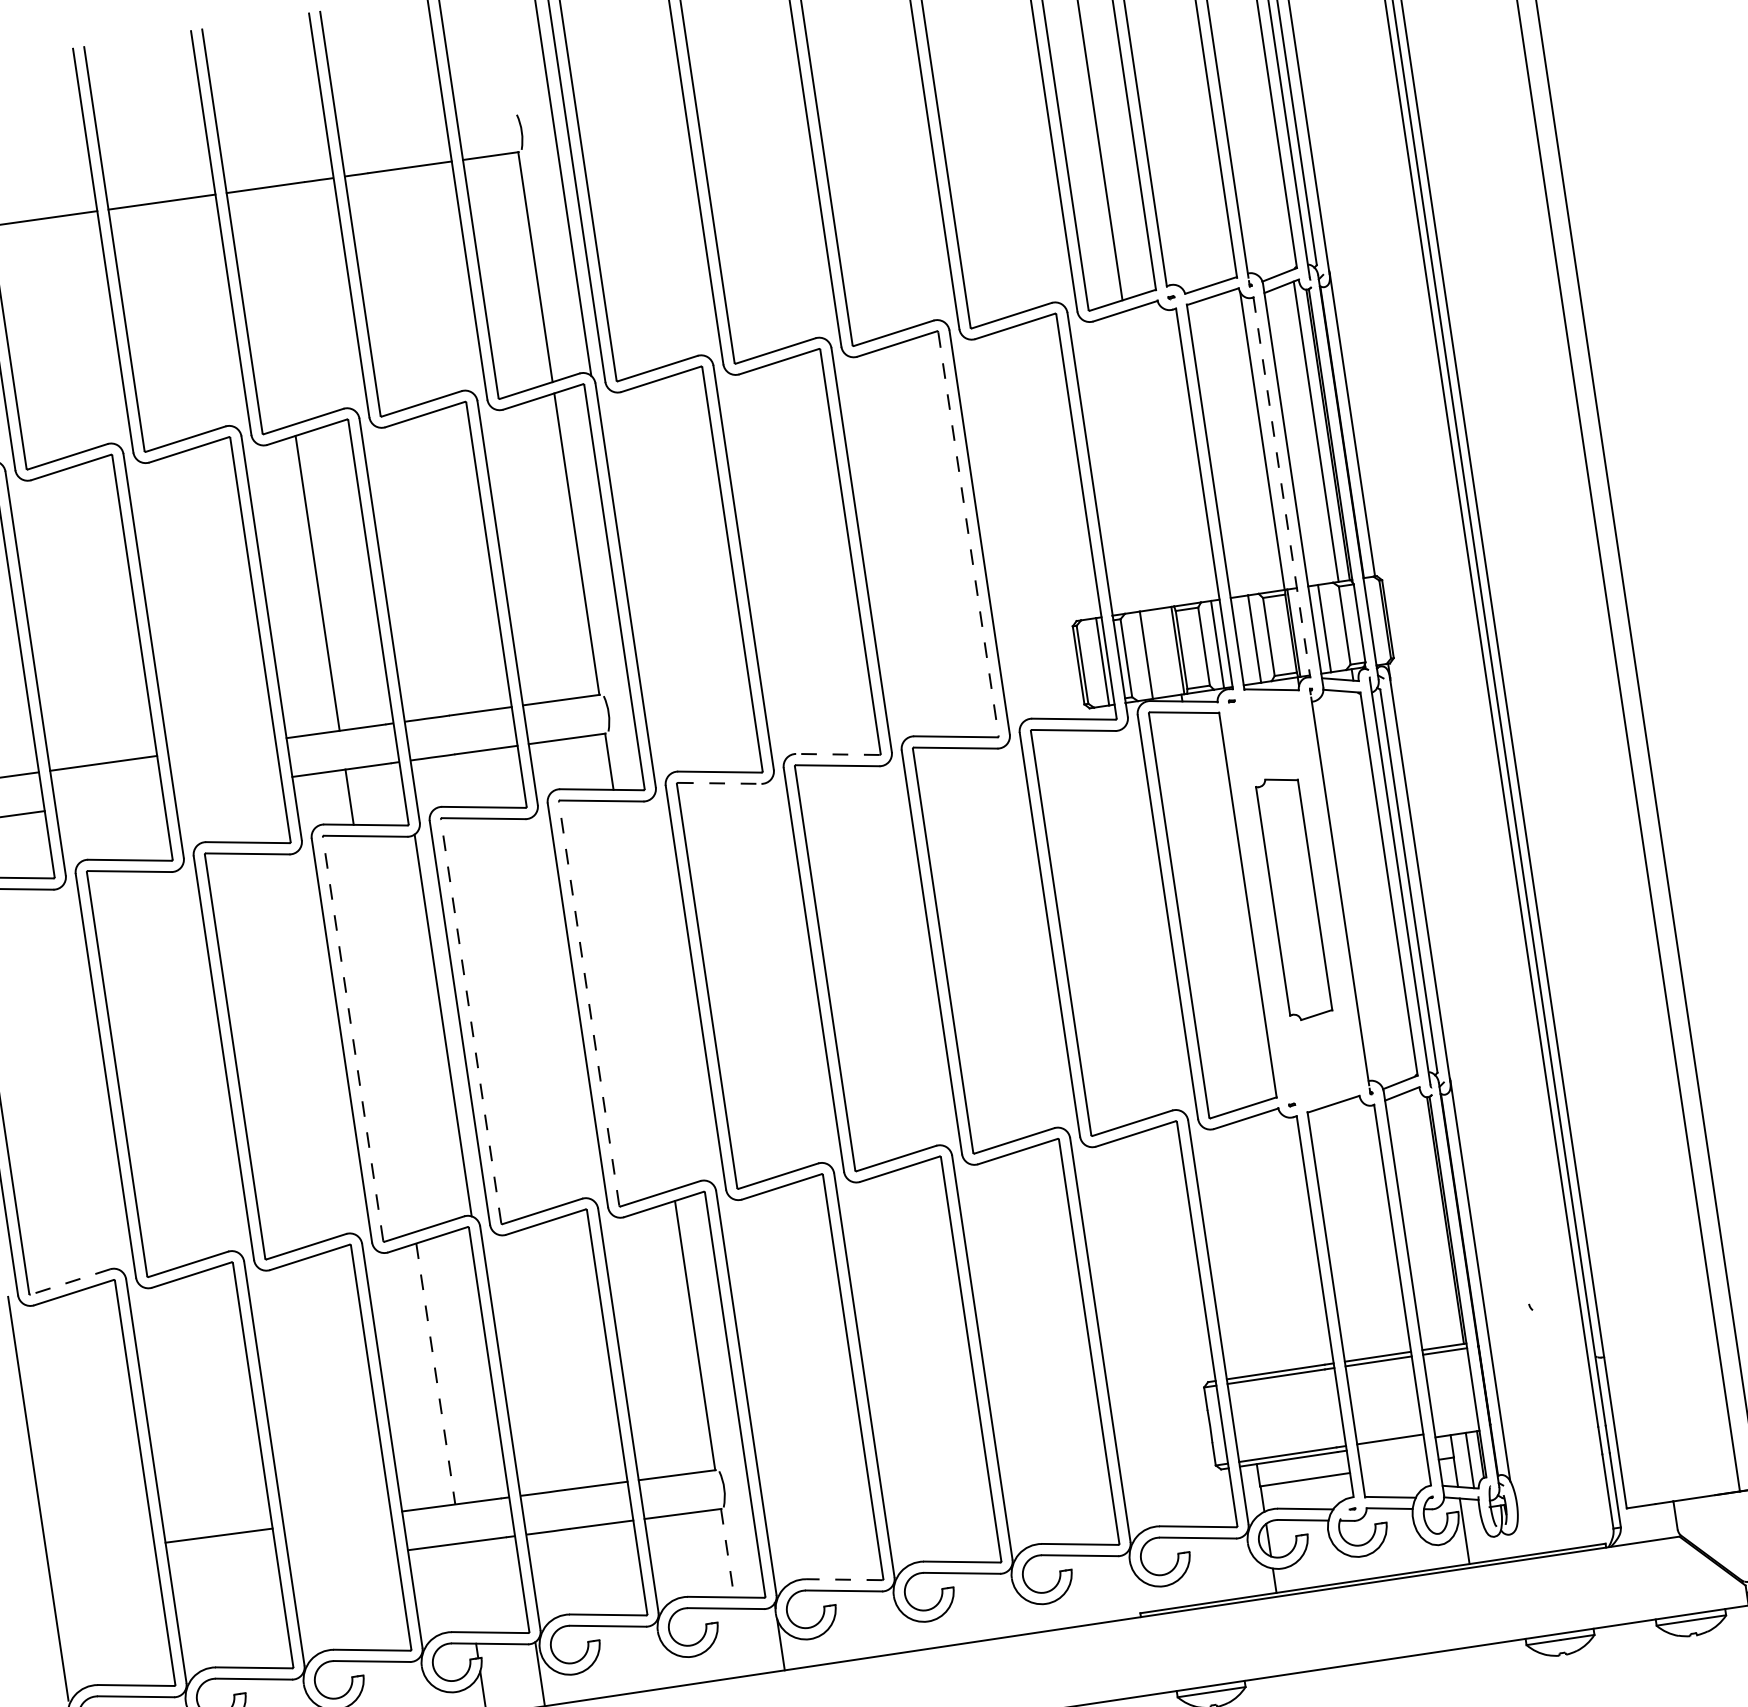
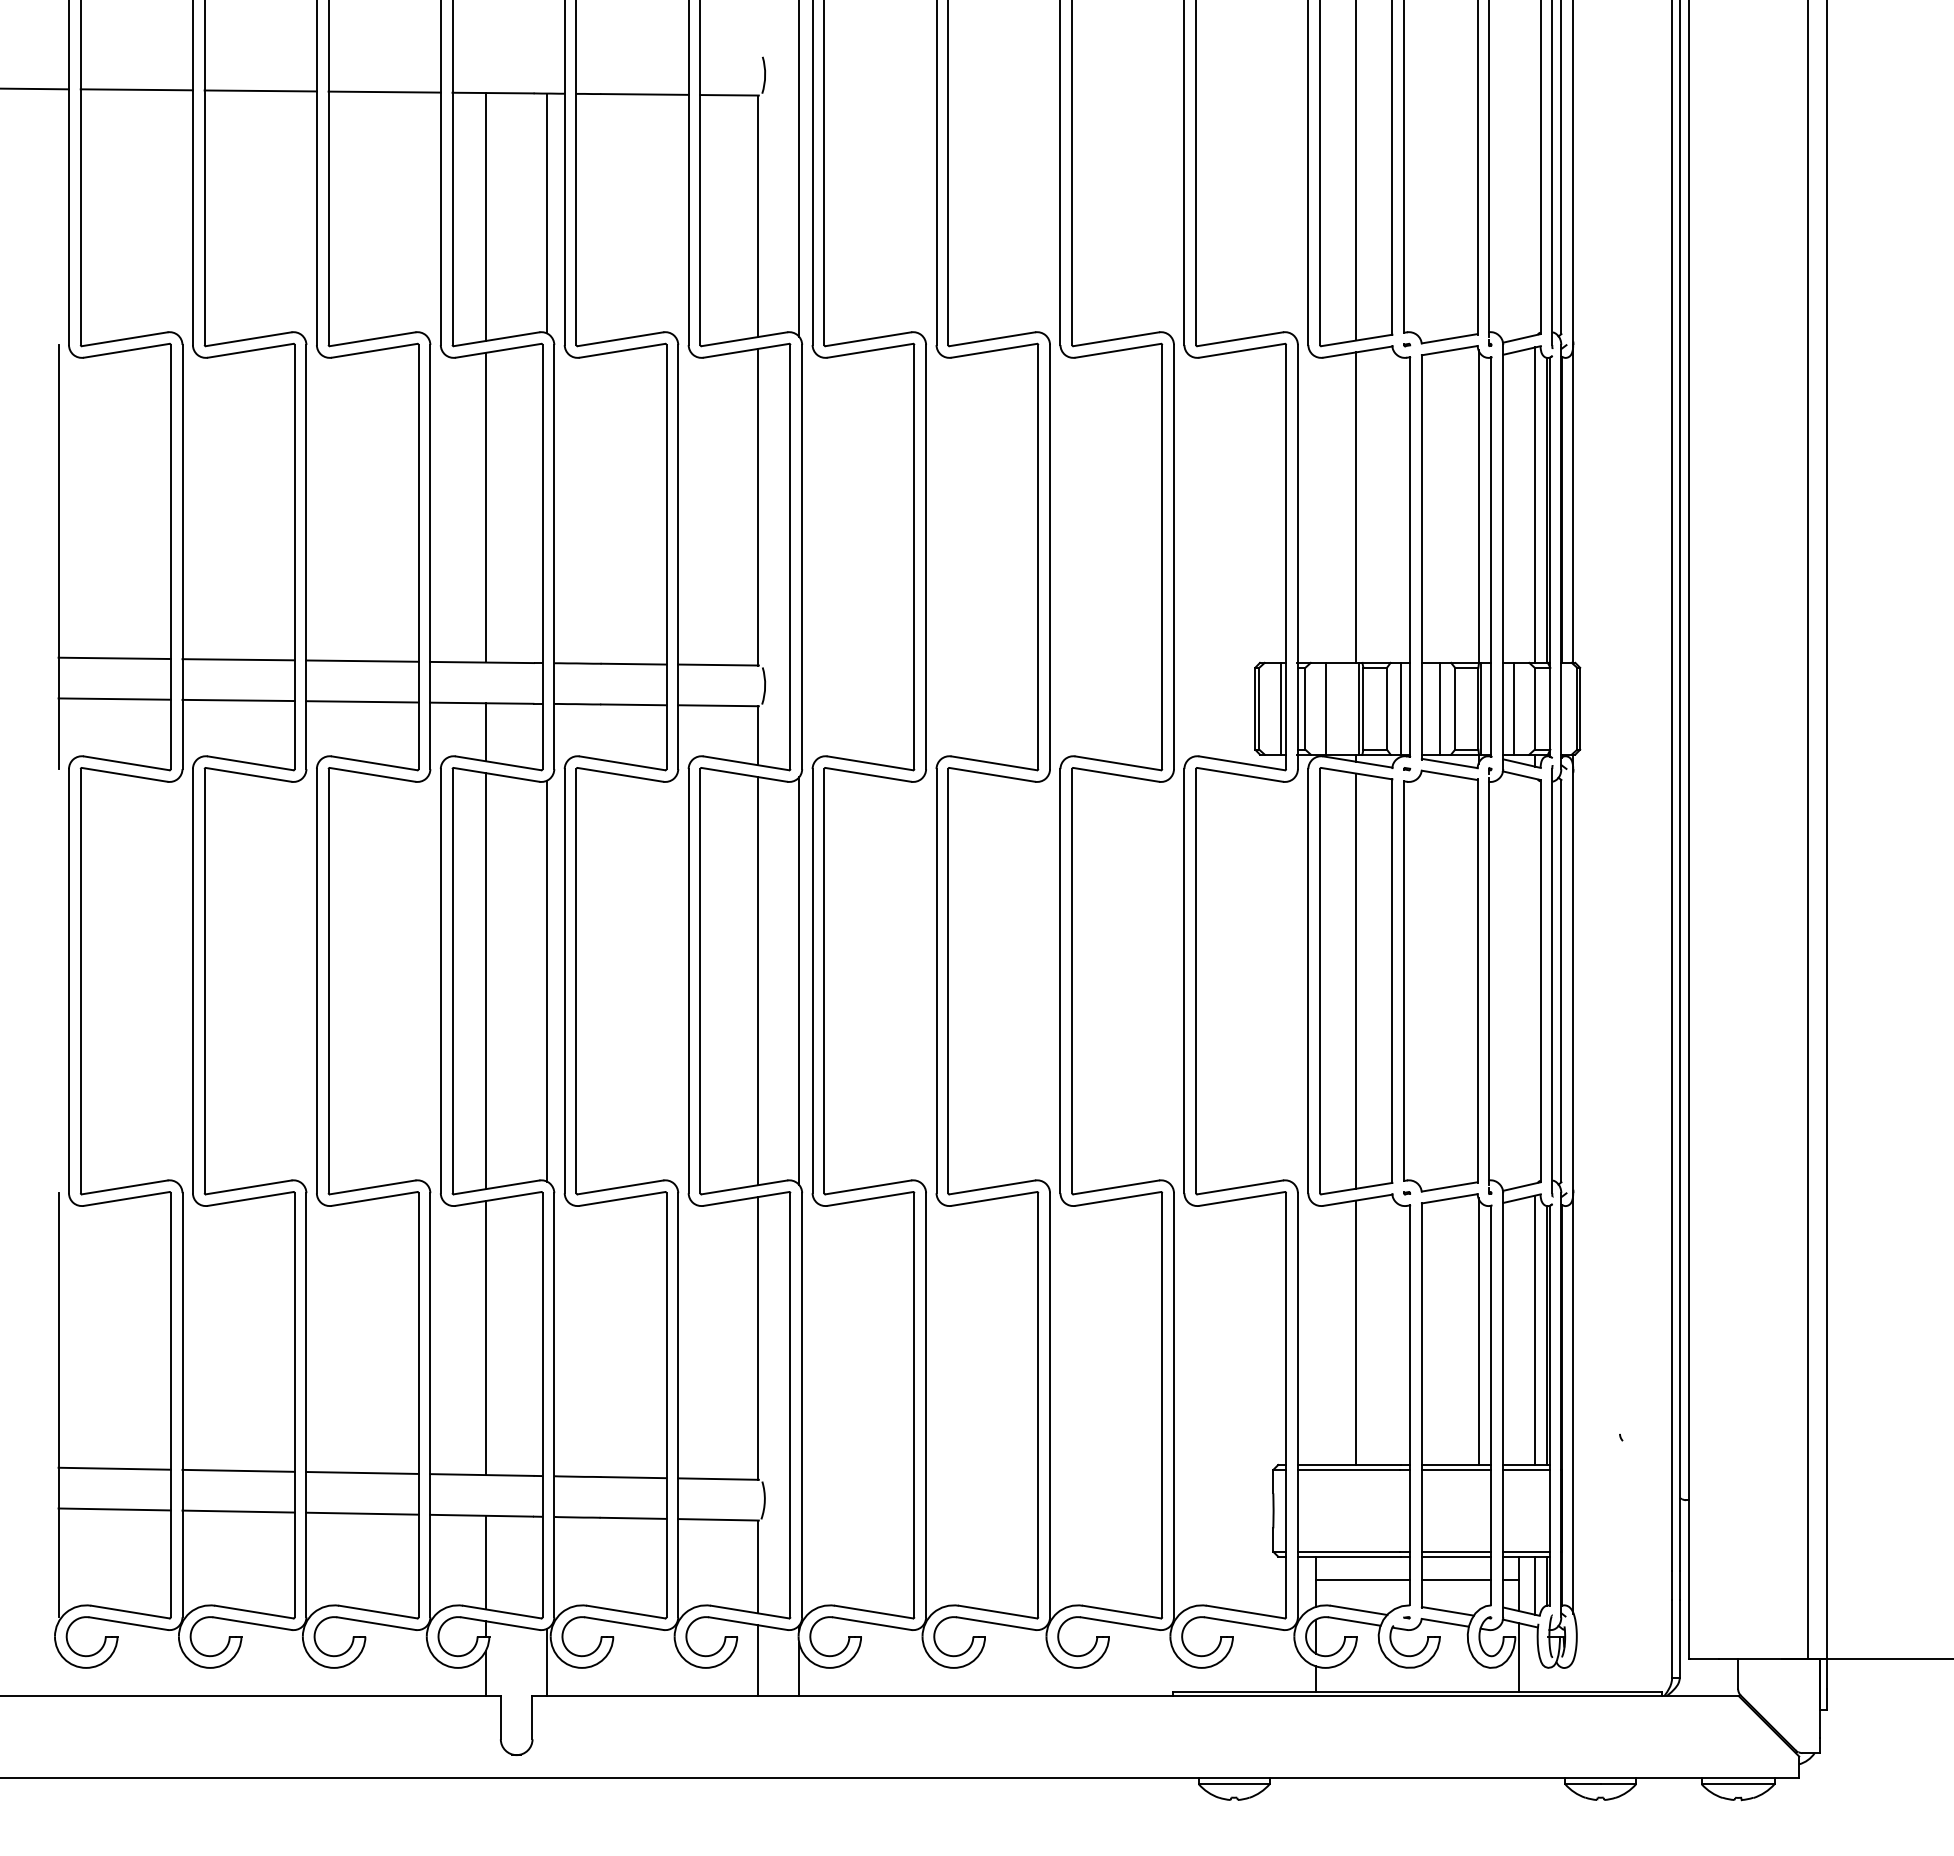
line: (334, 294) -> (547, 213), added
line: (276, 306) -> (486, 216), added
line: (1146, 459) -> (1356, 507), added
line: (1282, 487) -> (1491, 557), dashed -> solid
line: (968, 534) -> (1162, 557), dashed -> solid
line: (221, 746) -> (362, 660), added
line: (837, 754) -> (993, 763), dashed -> solid
line: (719, 783) -> (868, 774), dashed -> solid
line: (227, 785) -> (362, 701), added
line: (109, 802) -> (238, 700), added
part: (1293, 897) -> (1440, 980), size x1.67
line: (1213, 909) -> (1356, 980), added
line: (683, 988) -> (799, 980), added
line: (644, 995) -> (758, 981), added
line: (589, 1003) -> (700, 980), dashed -> solid
line: (471, 1020) -> (576, 980), dashed -> solid
line: (385, 1034) -> (486, 981), added
line: (352, 1038) -> (452, 980), dashed -> solid
line: (1433, 1217) -> (1535, 1330), added
line: (1379, 1226) -> (1478, 1331), added
line: (1263, 1244) -> (1356, 1332), added
line: (70, 1282) -> (124, 1187), dashed -> solid
line: (436, 1374) -> (486, 1338), dashed -> solid
line: (1456, 1429) -> (1526, 1551), added
line: (1390, 1443) -> (1456, 1556), added
line: (1394, 1466) -> (1456, 1580), added
line: (337, 1519) -> (362, 1472), added
line: (100, 1551) -> (114, 1468), added
line: (727, 1553) -> (758, 1567), dashed -> solid
line: (343, 1558) -> (362, 1513), added
line: (224, 1574) -> (238, 1511), added
line: (844, 1580) -> (874, 1612), dashed -> solid
line: (468, 1587) -> (486, 1562), added
line: (106, 1590) -> (114, 1509), added
line: (741, 1642) -> (758, 1660), added

